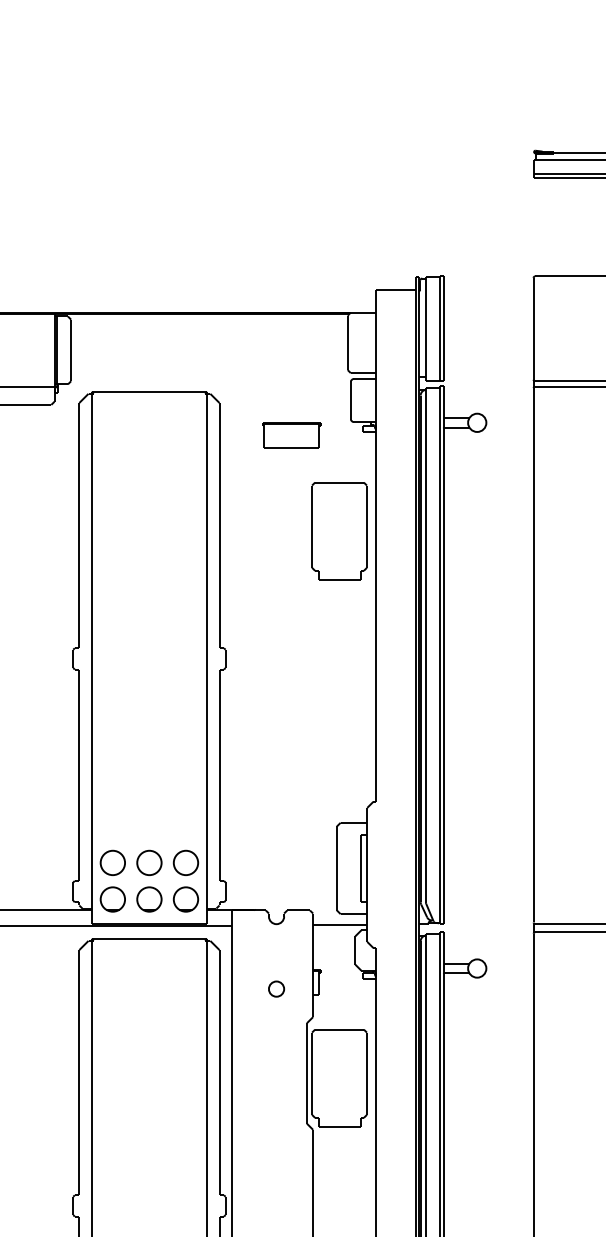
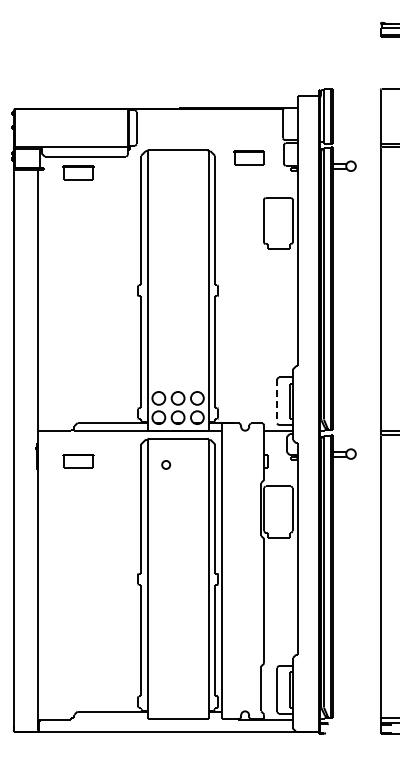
part: (290, 434) -> (248, 157), moved
line: (337, 868) -> (277, 401), solid -> dashed
part: (277, 988) -> (166, 464), moved

